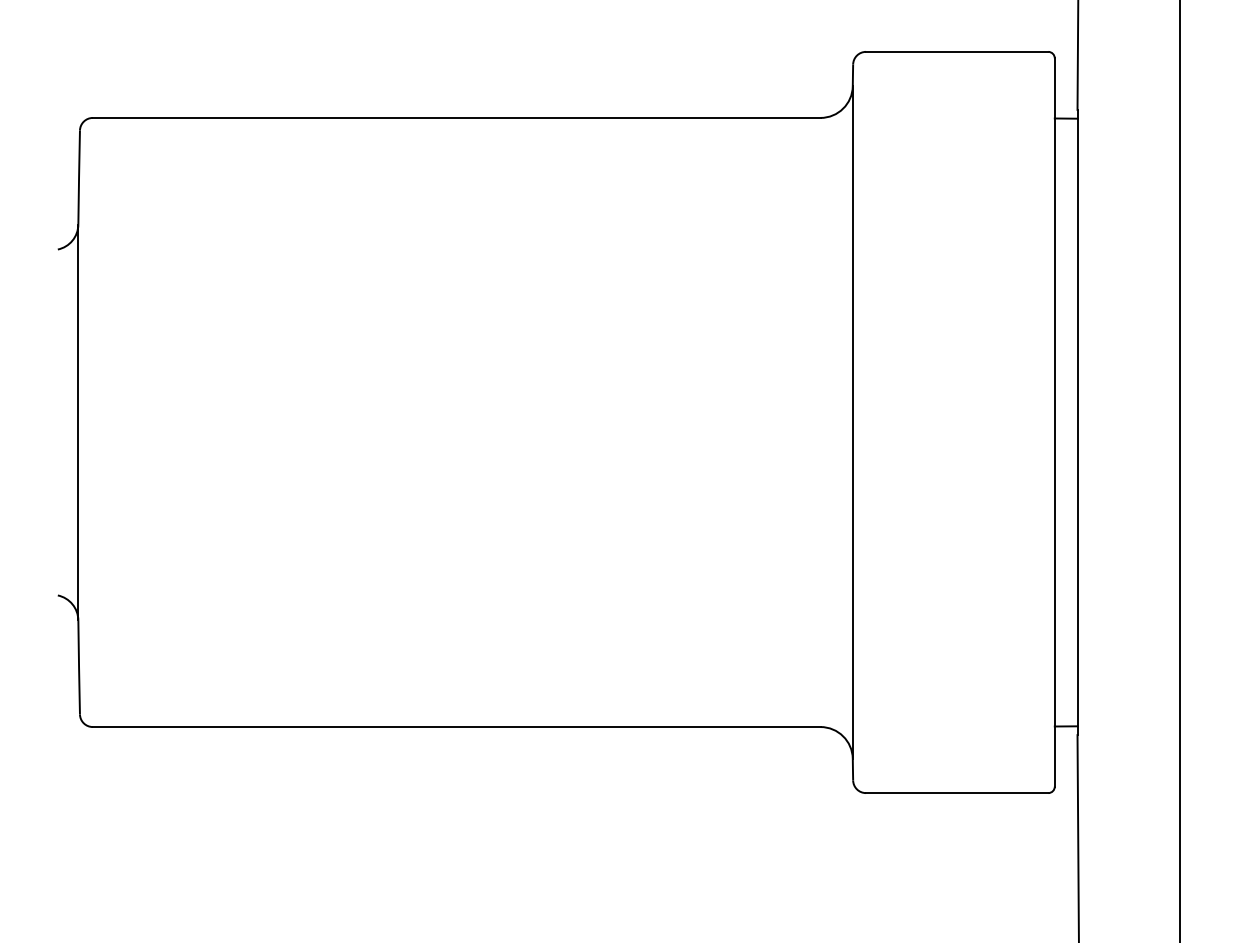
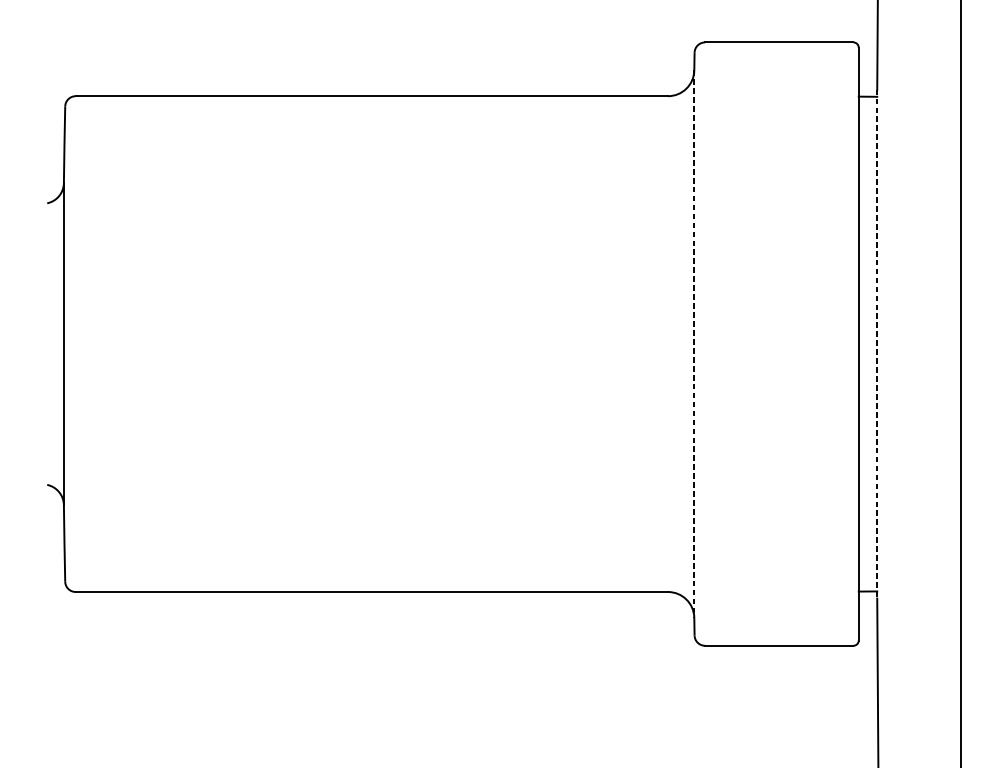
line: (1077, 422) -> (877, 344), solid -> dashed
line: (852, 423) -> (694, 344), solid -> dashed

